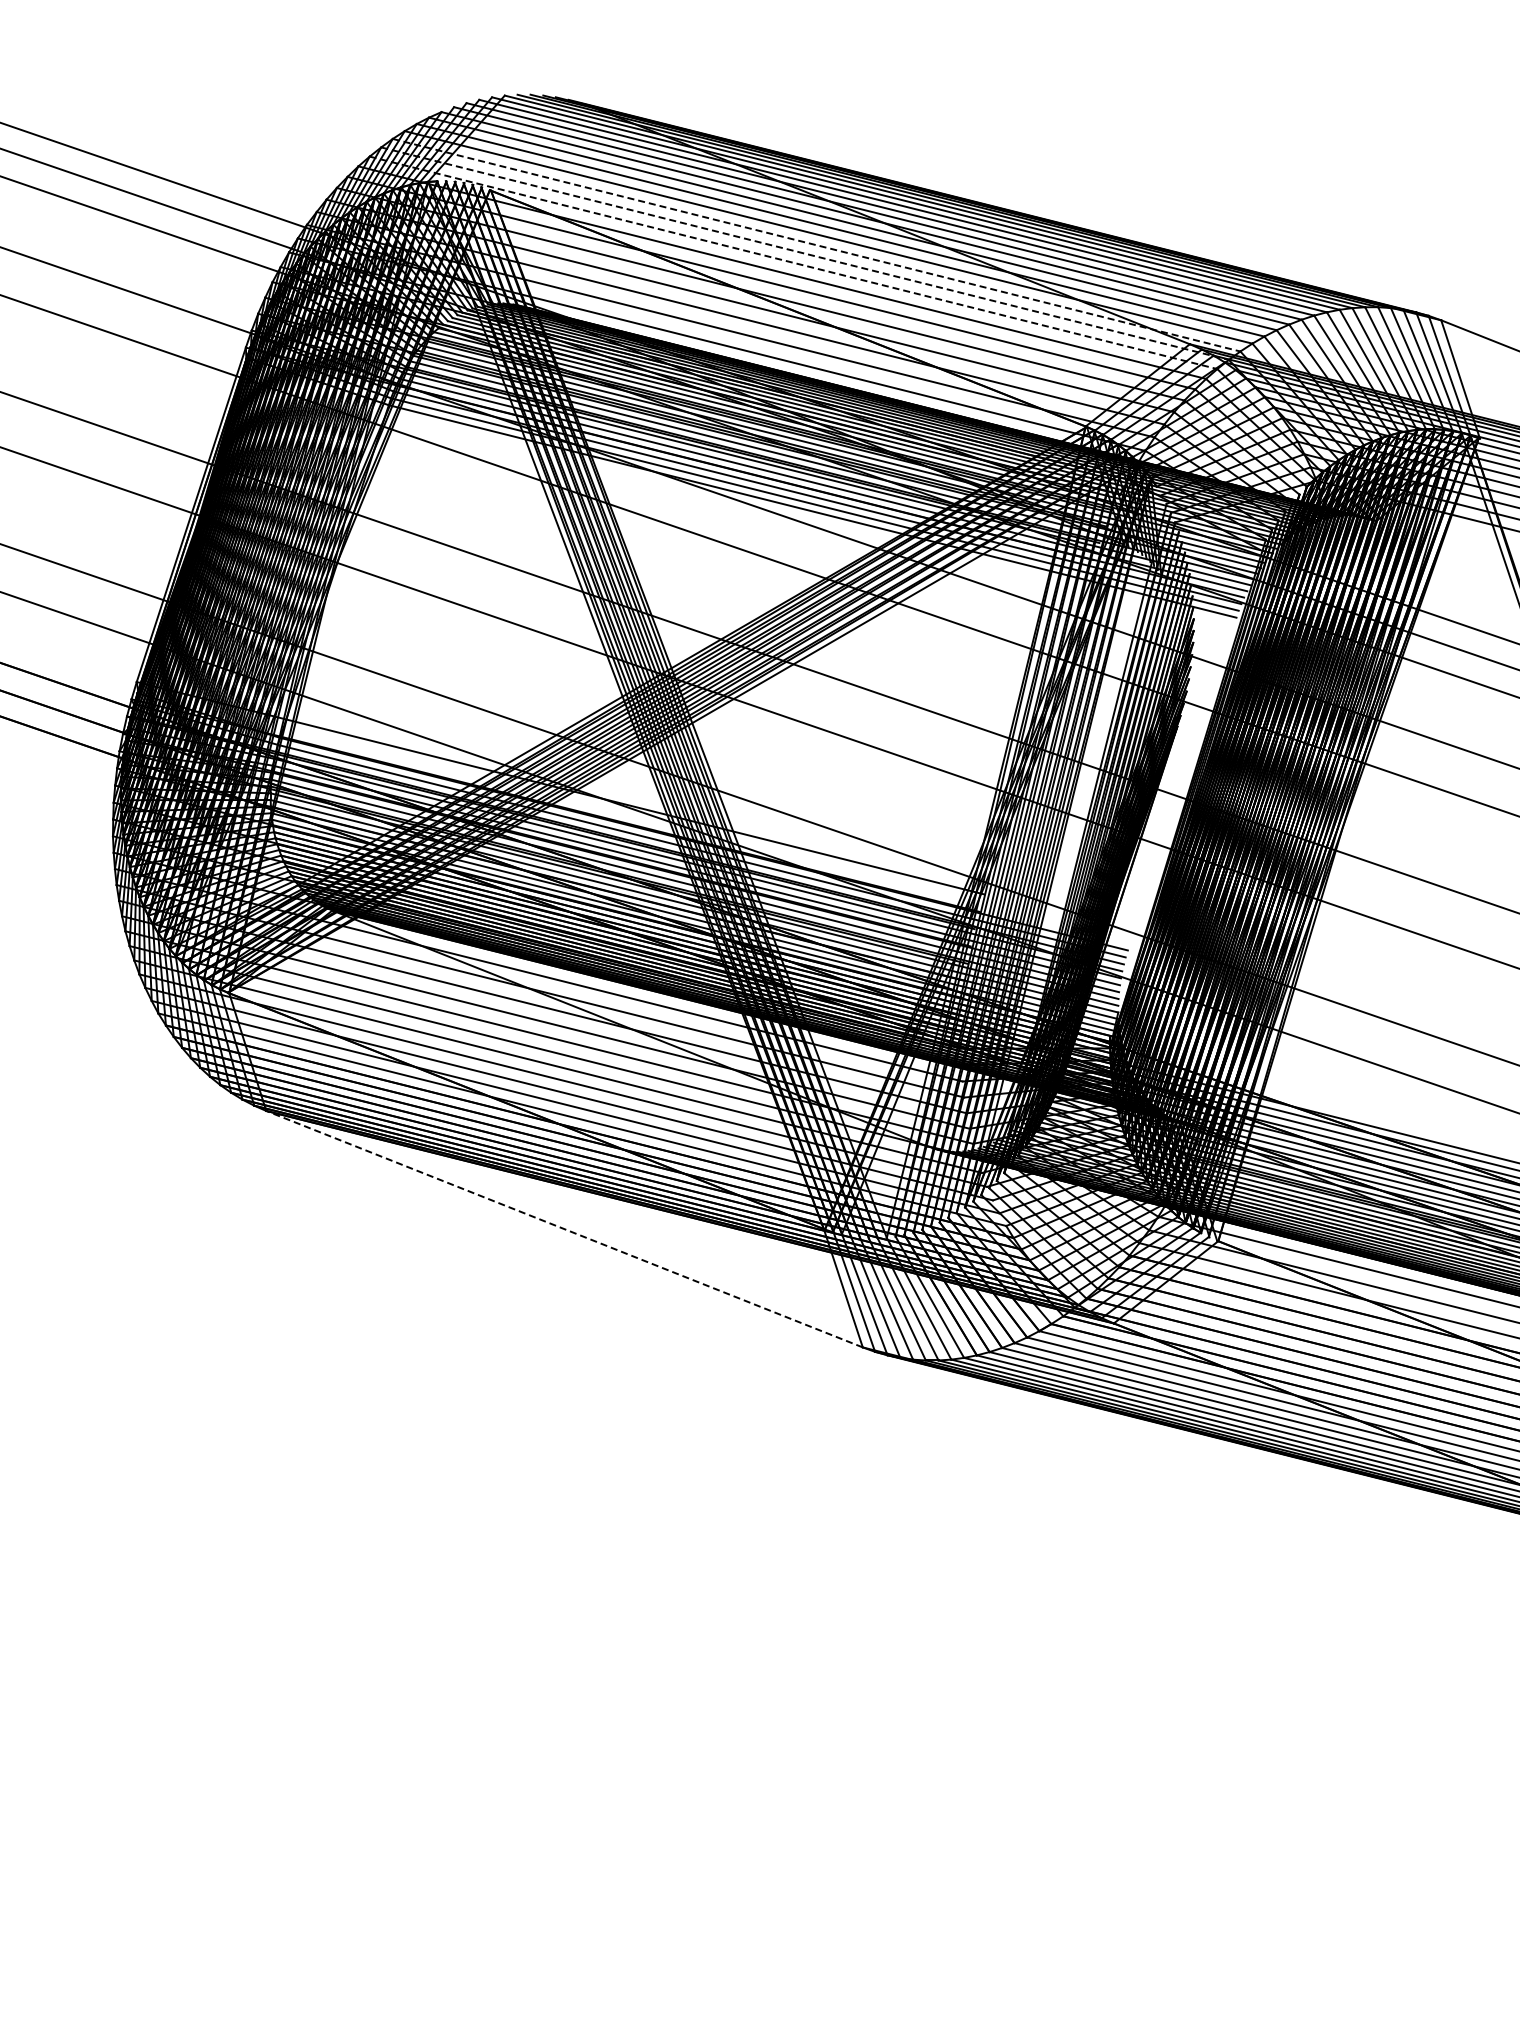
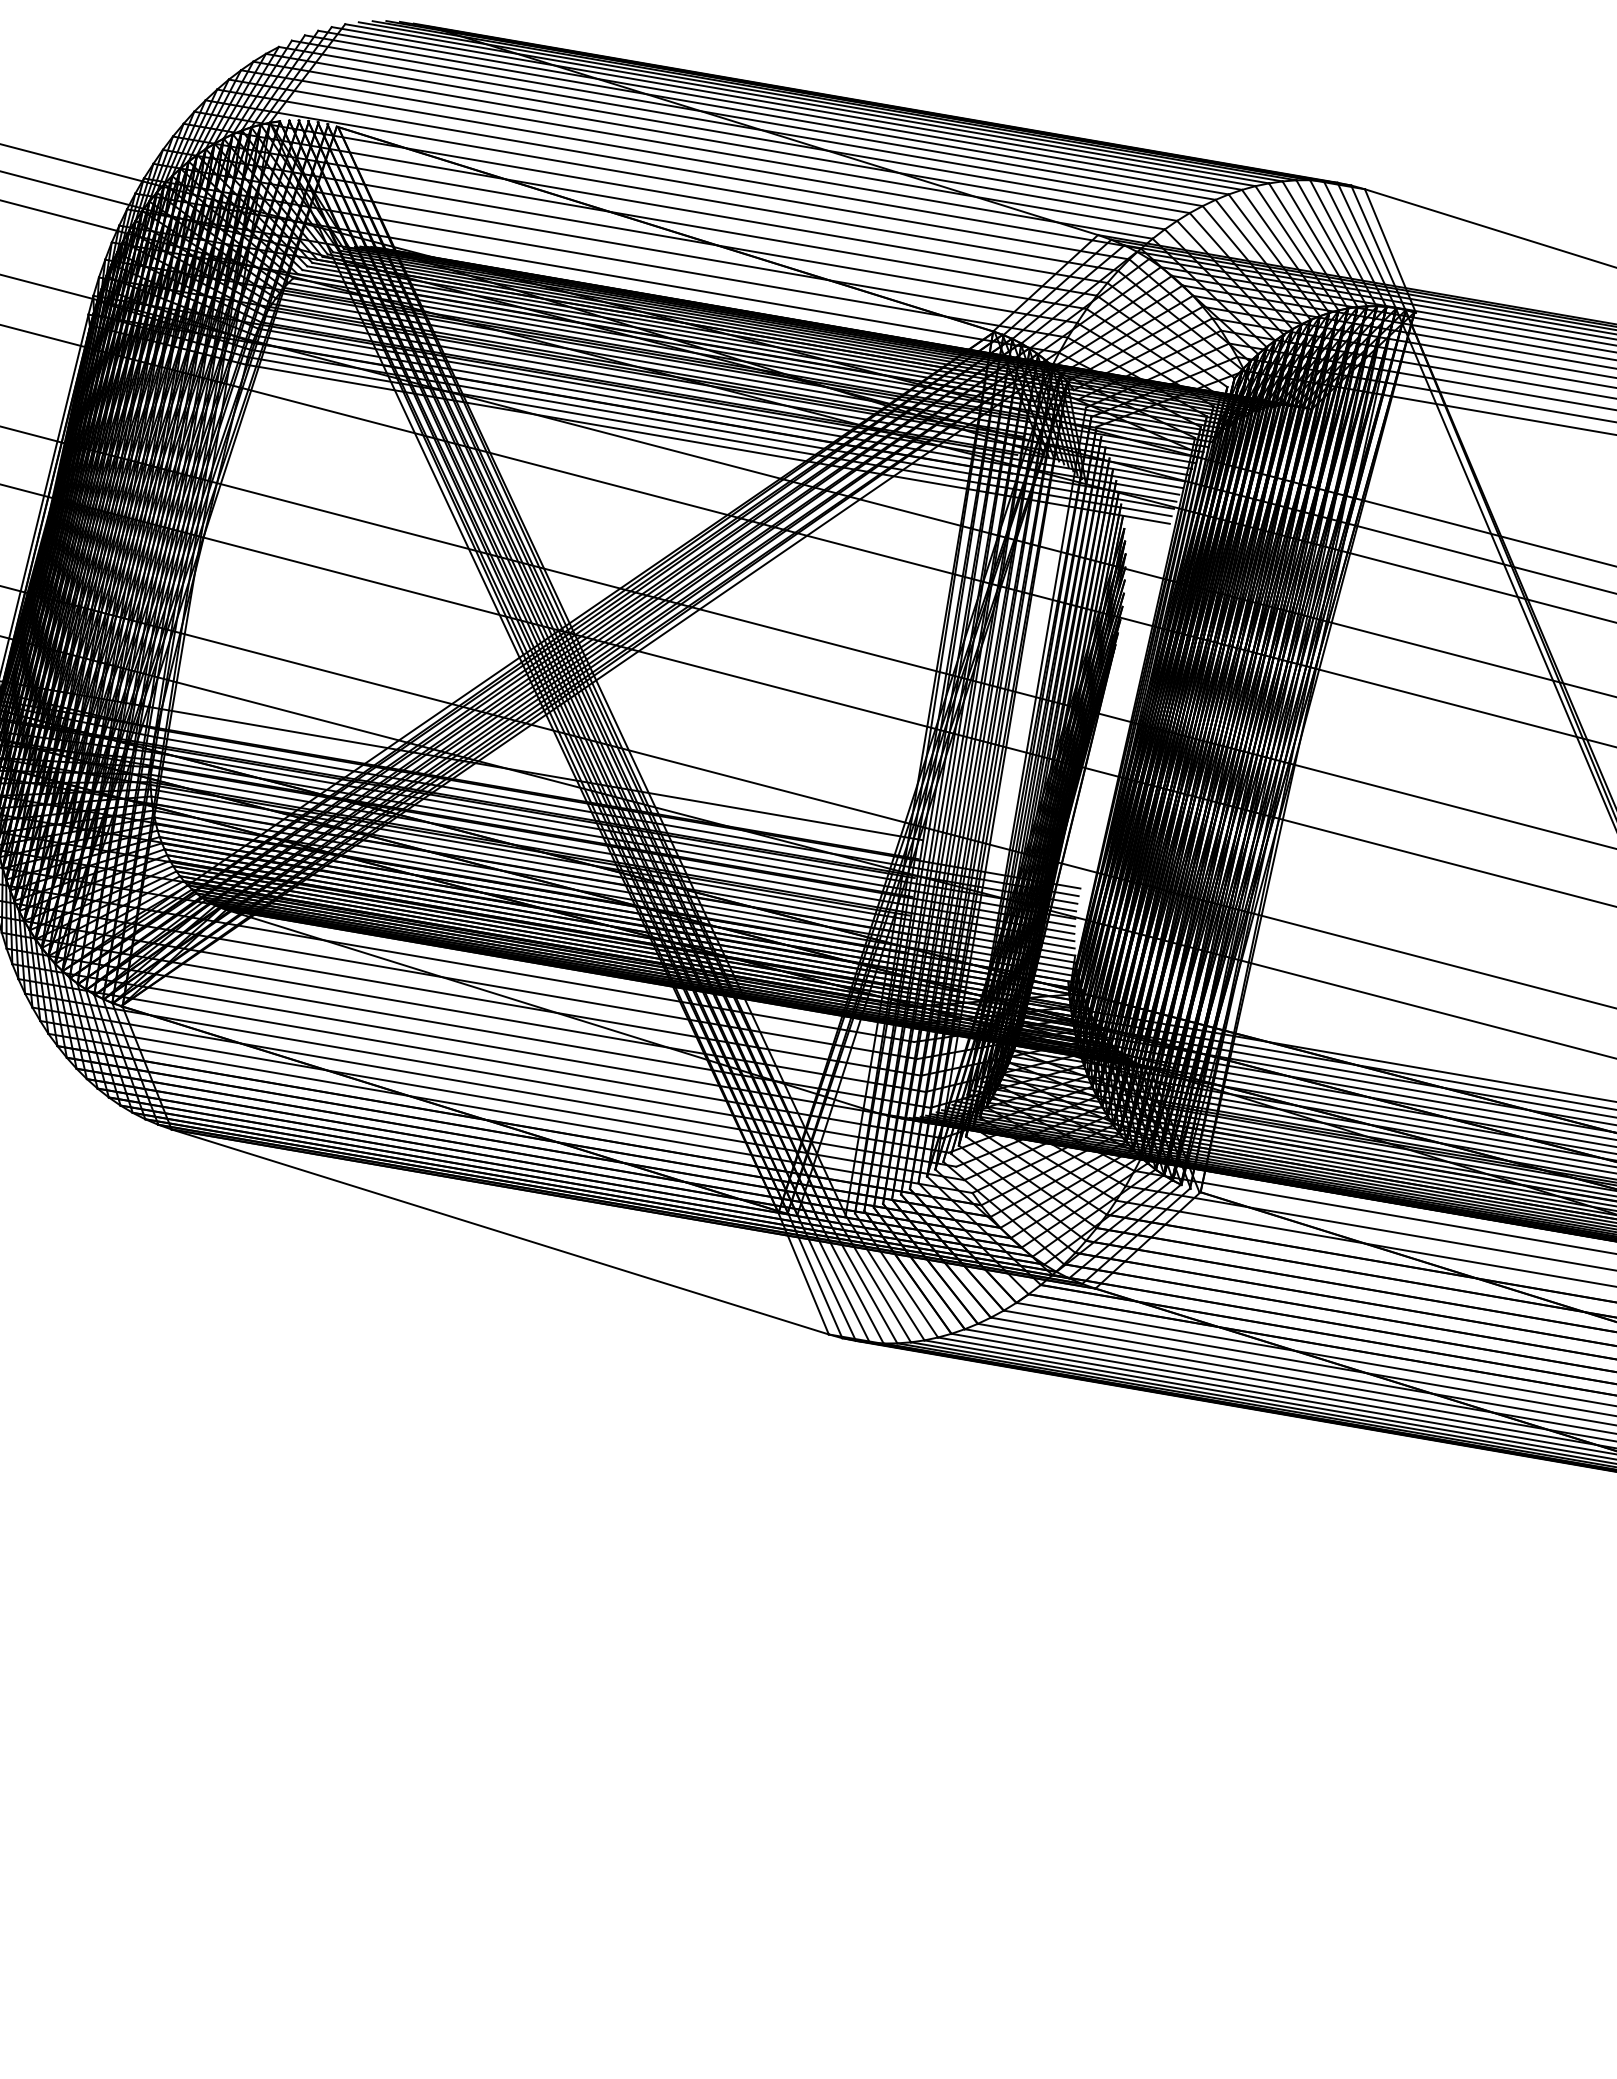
line: (816, 245) -> (690, 159), dashed -> solid
line: (805, 253) -> (679, 168), dashed -> solid
line: (793, 262) -> (667, 179), dashed -> solid
line: (564, 1229) -> (500, 1232), dashed -> solid

